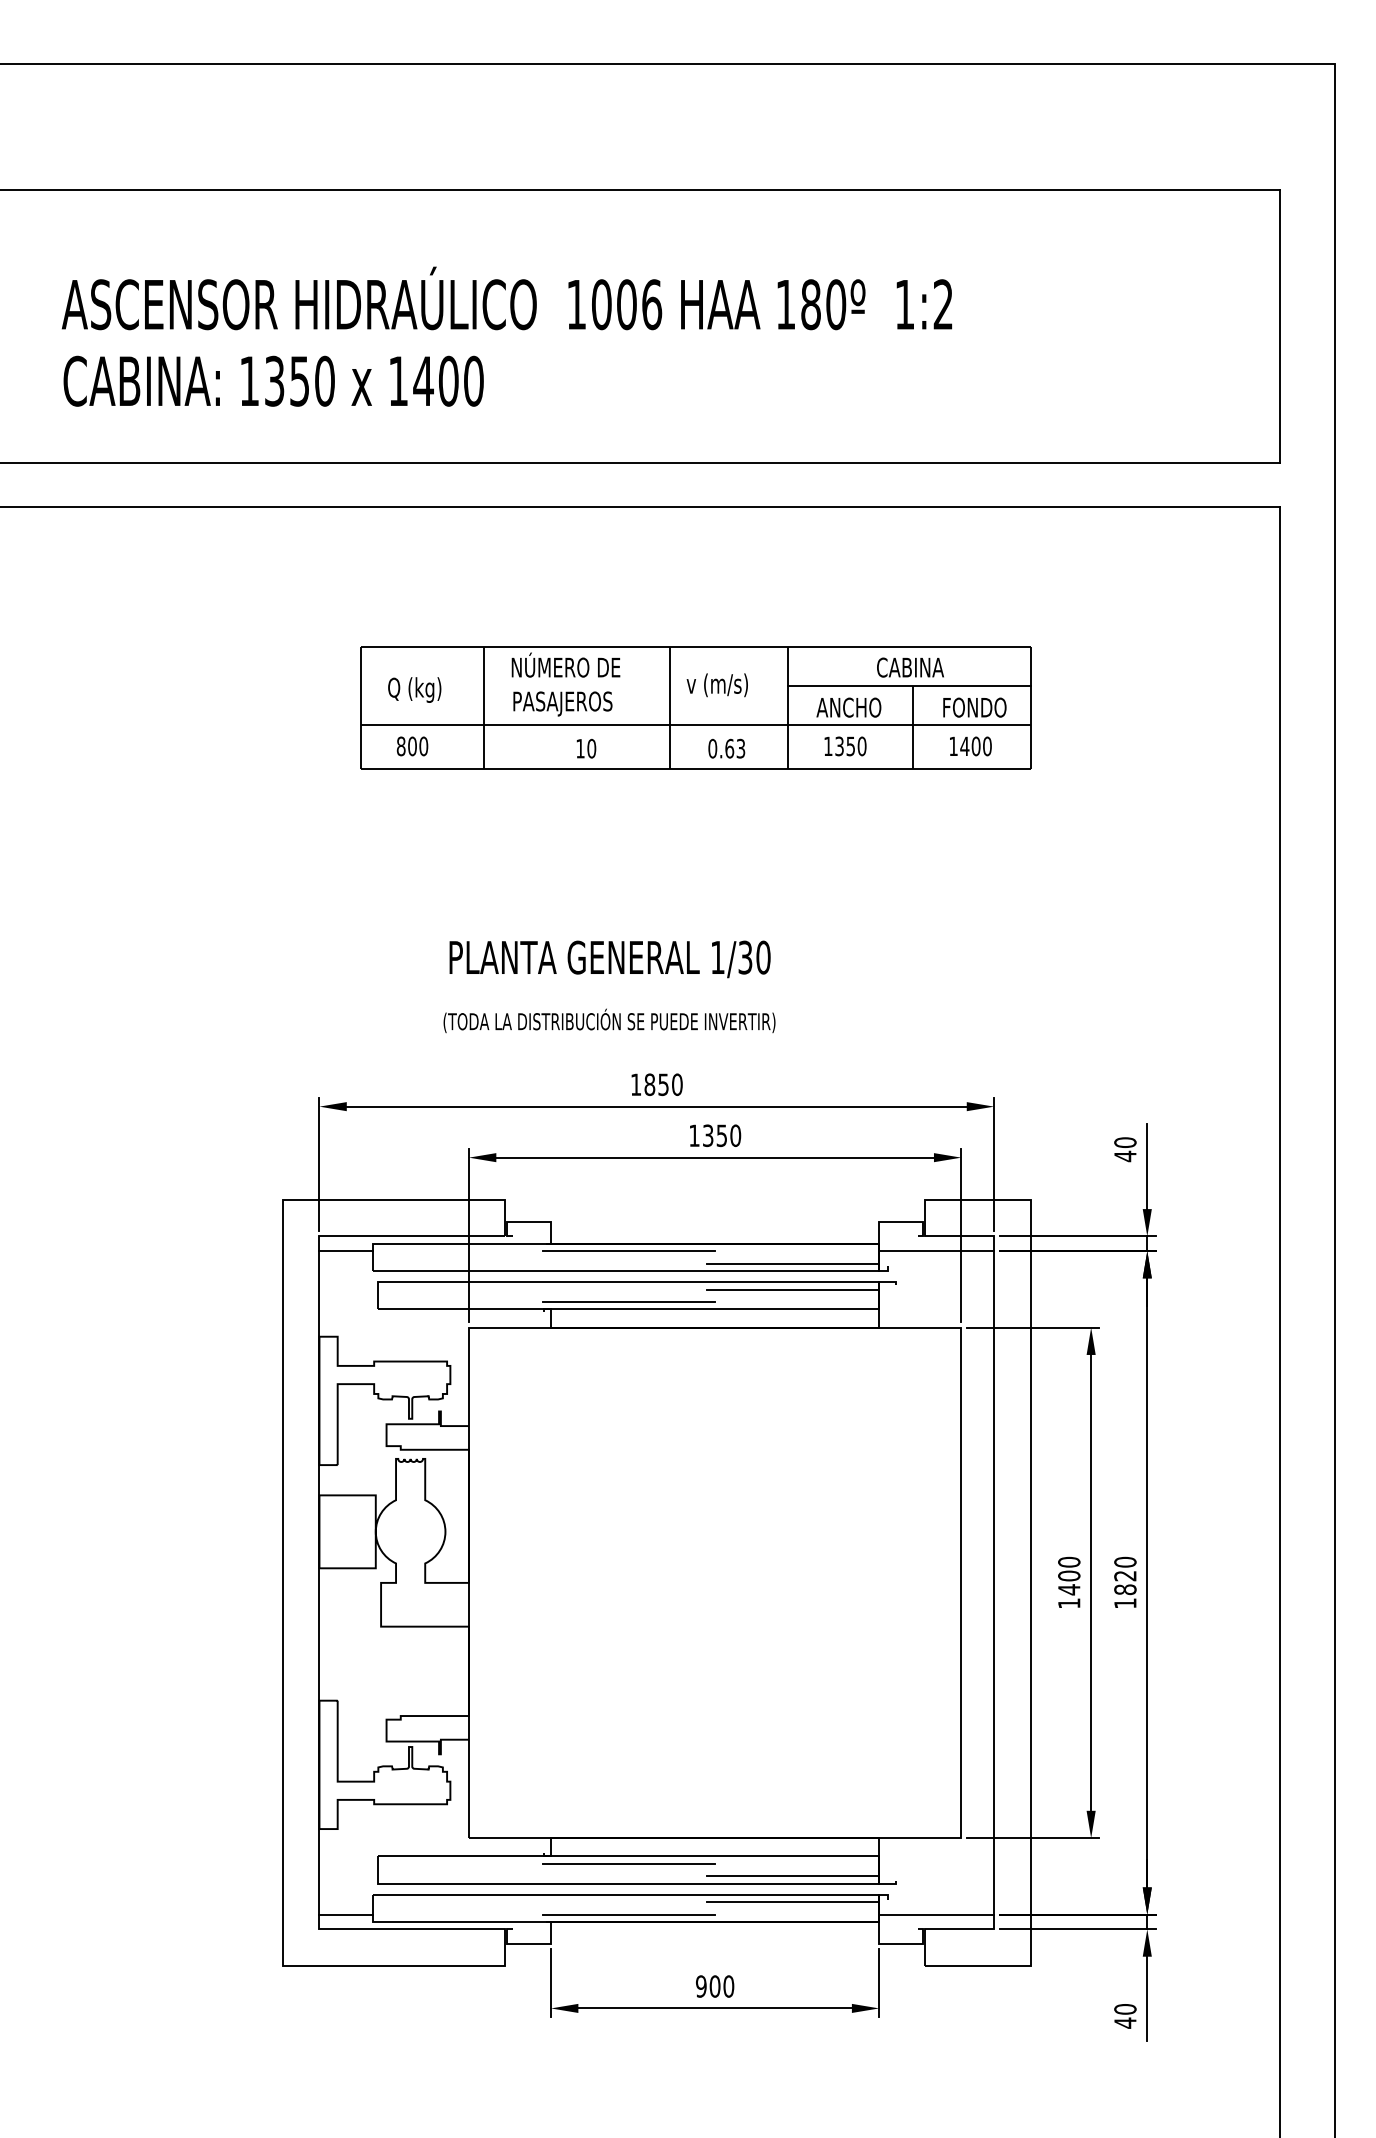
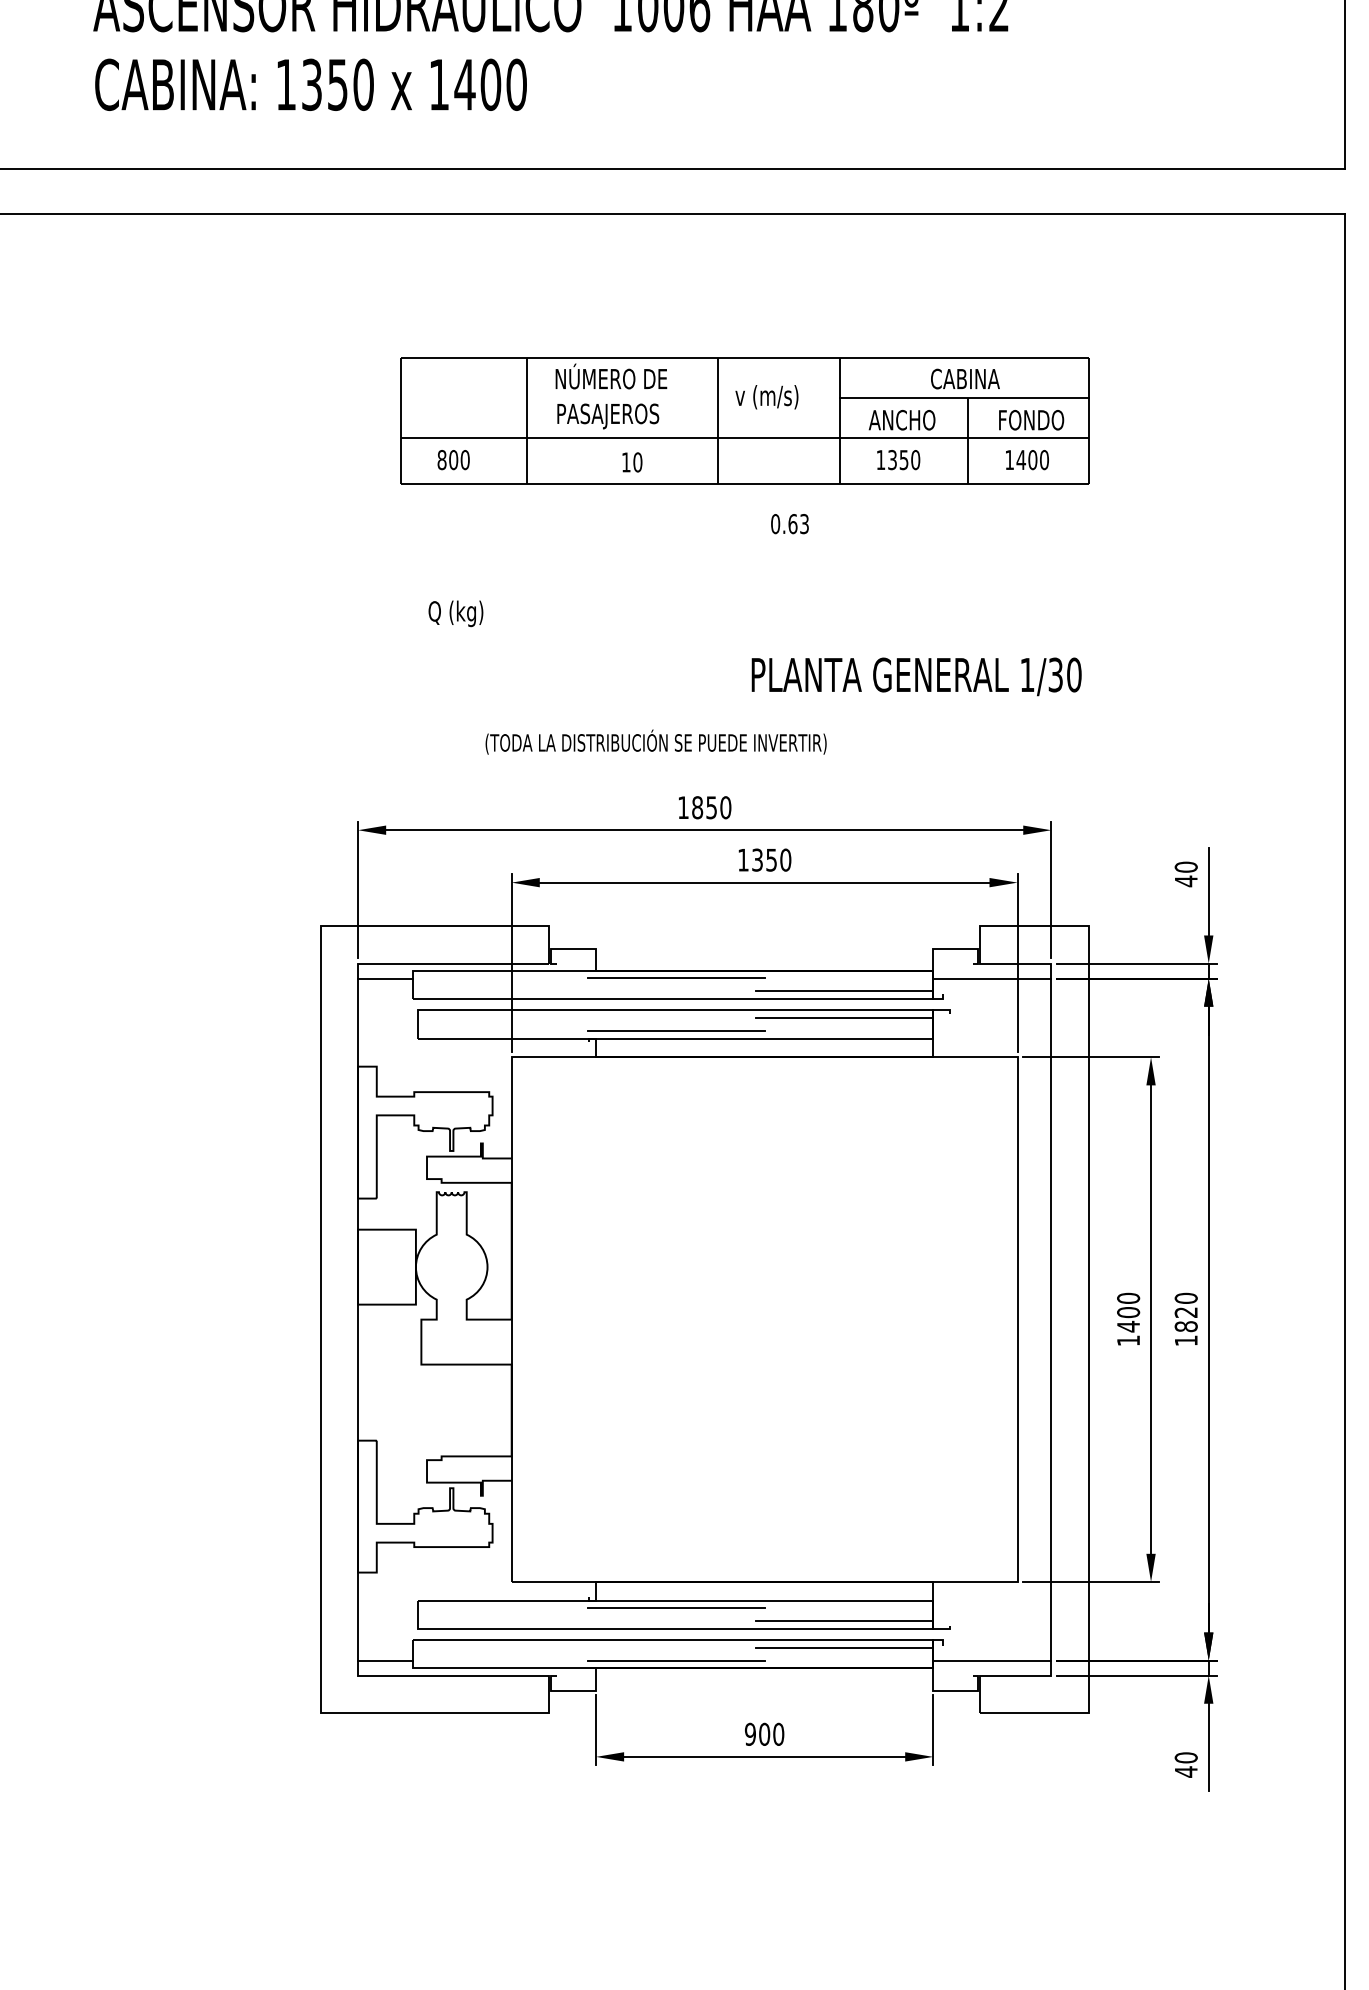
text: (414, 689) -> (455, 613), moved
text: (726, 748) -> (789, 523), moved
text: (609, 959) -> (916, 676), moved

